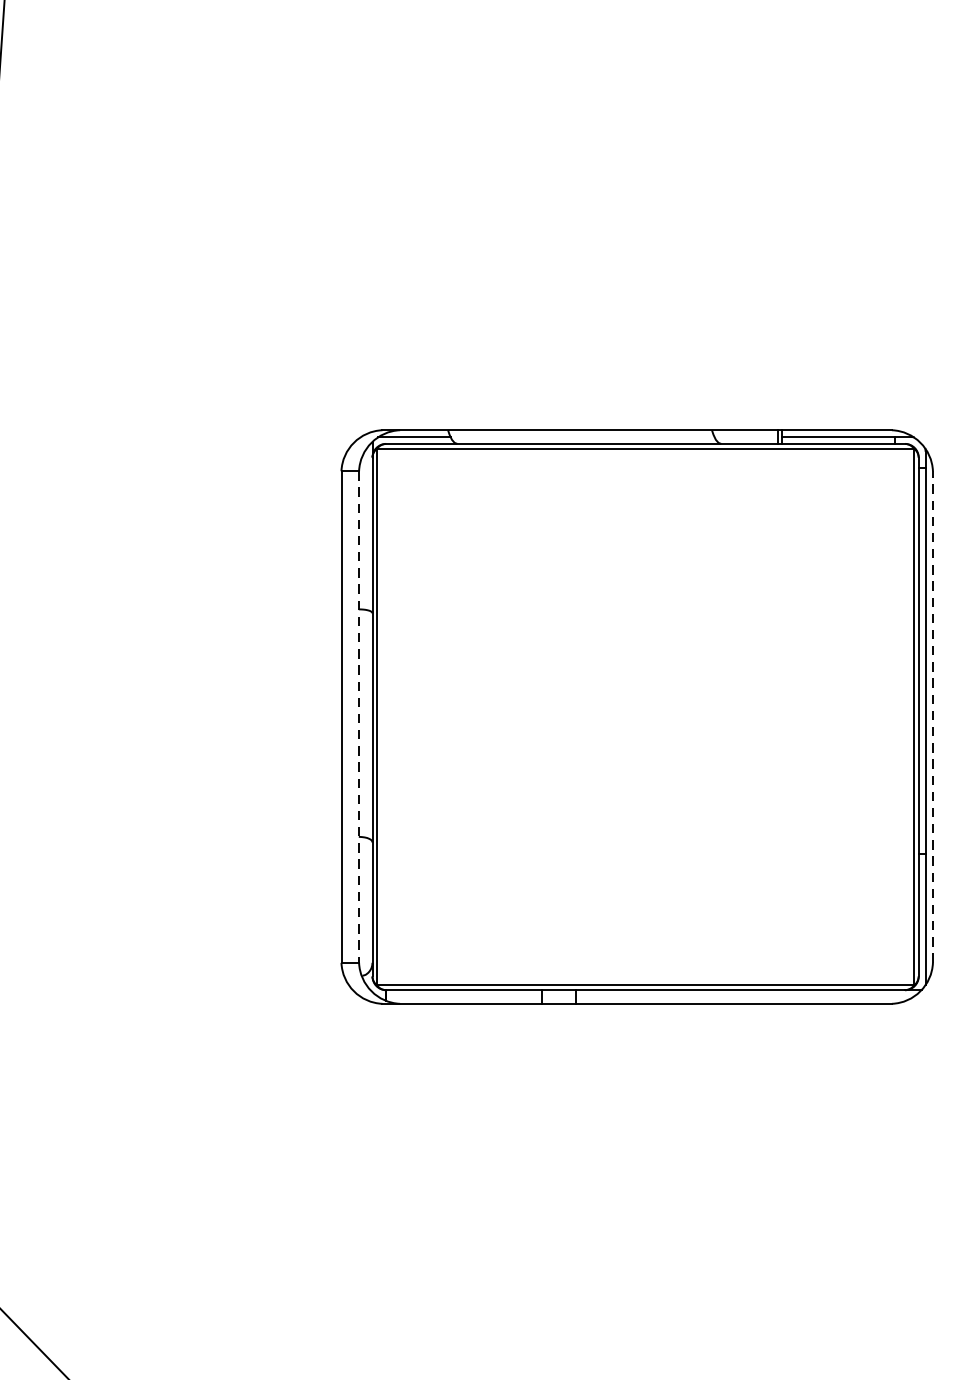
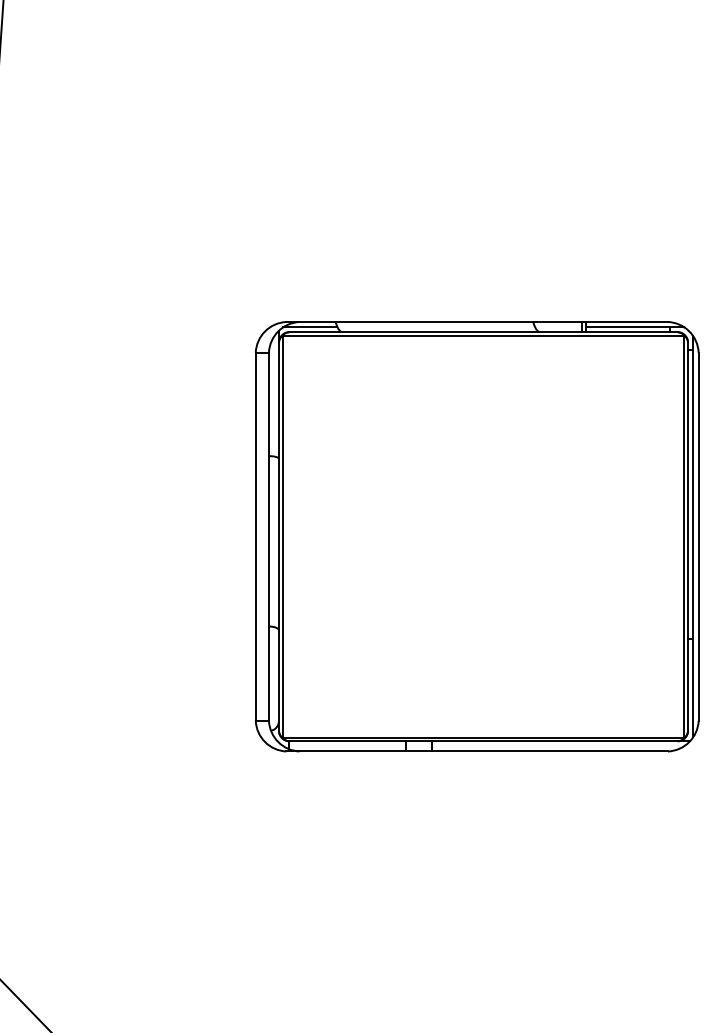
line: (932, 716) -> (698, 536), dashed -> solid
line: (358, 718) -> (268, 537), dashed -> solid

